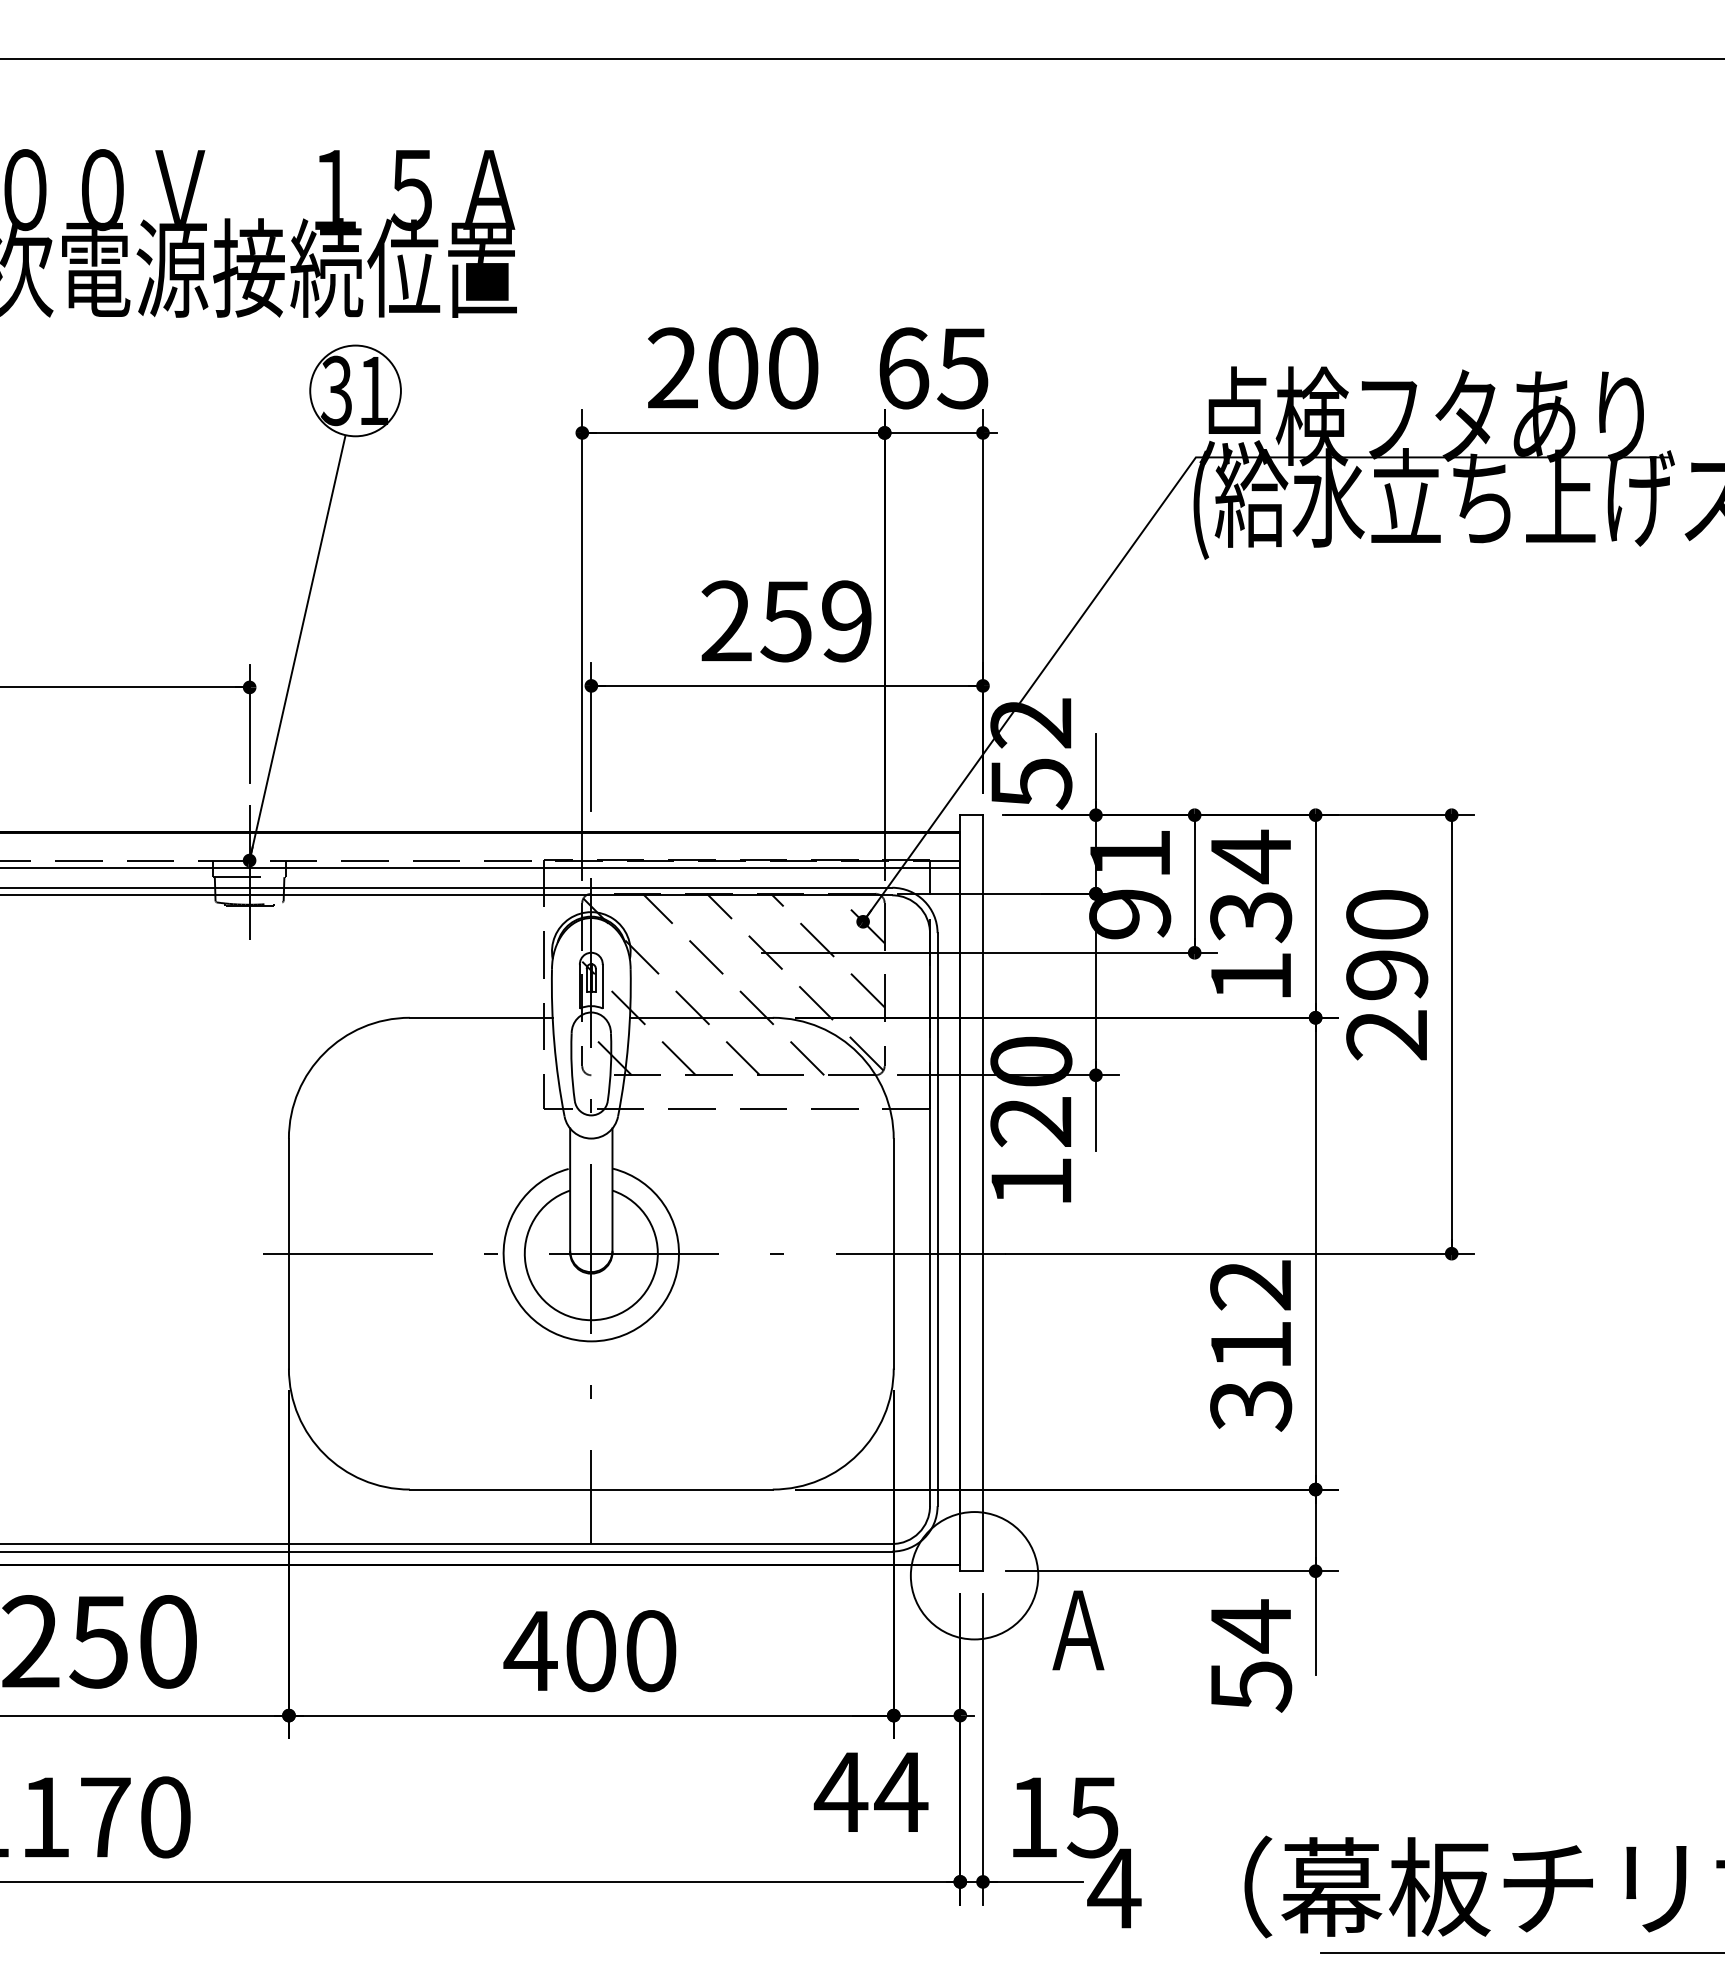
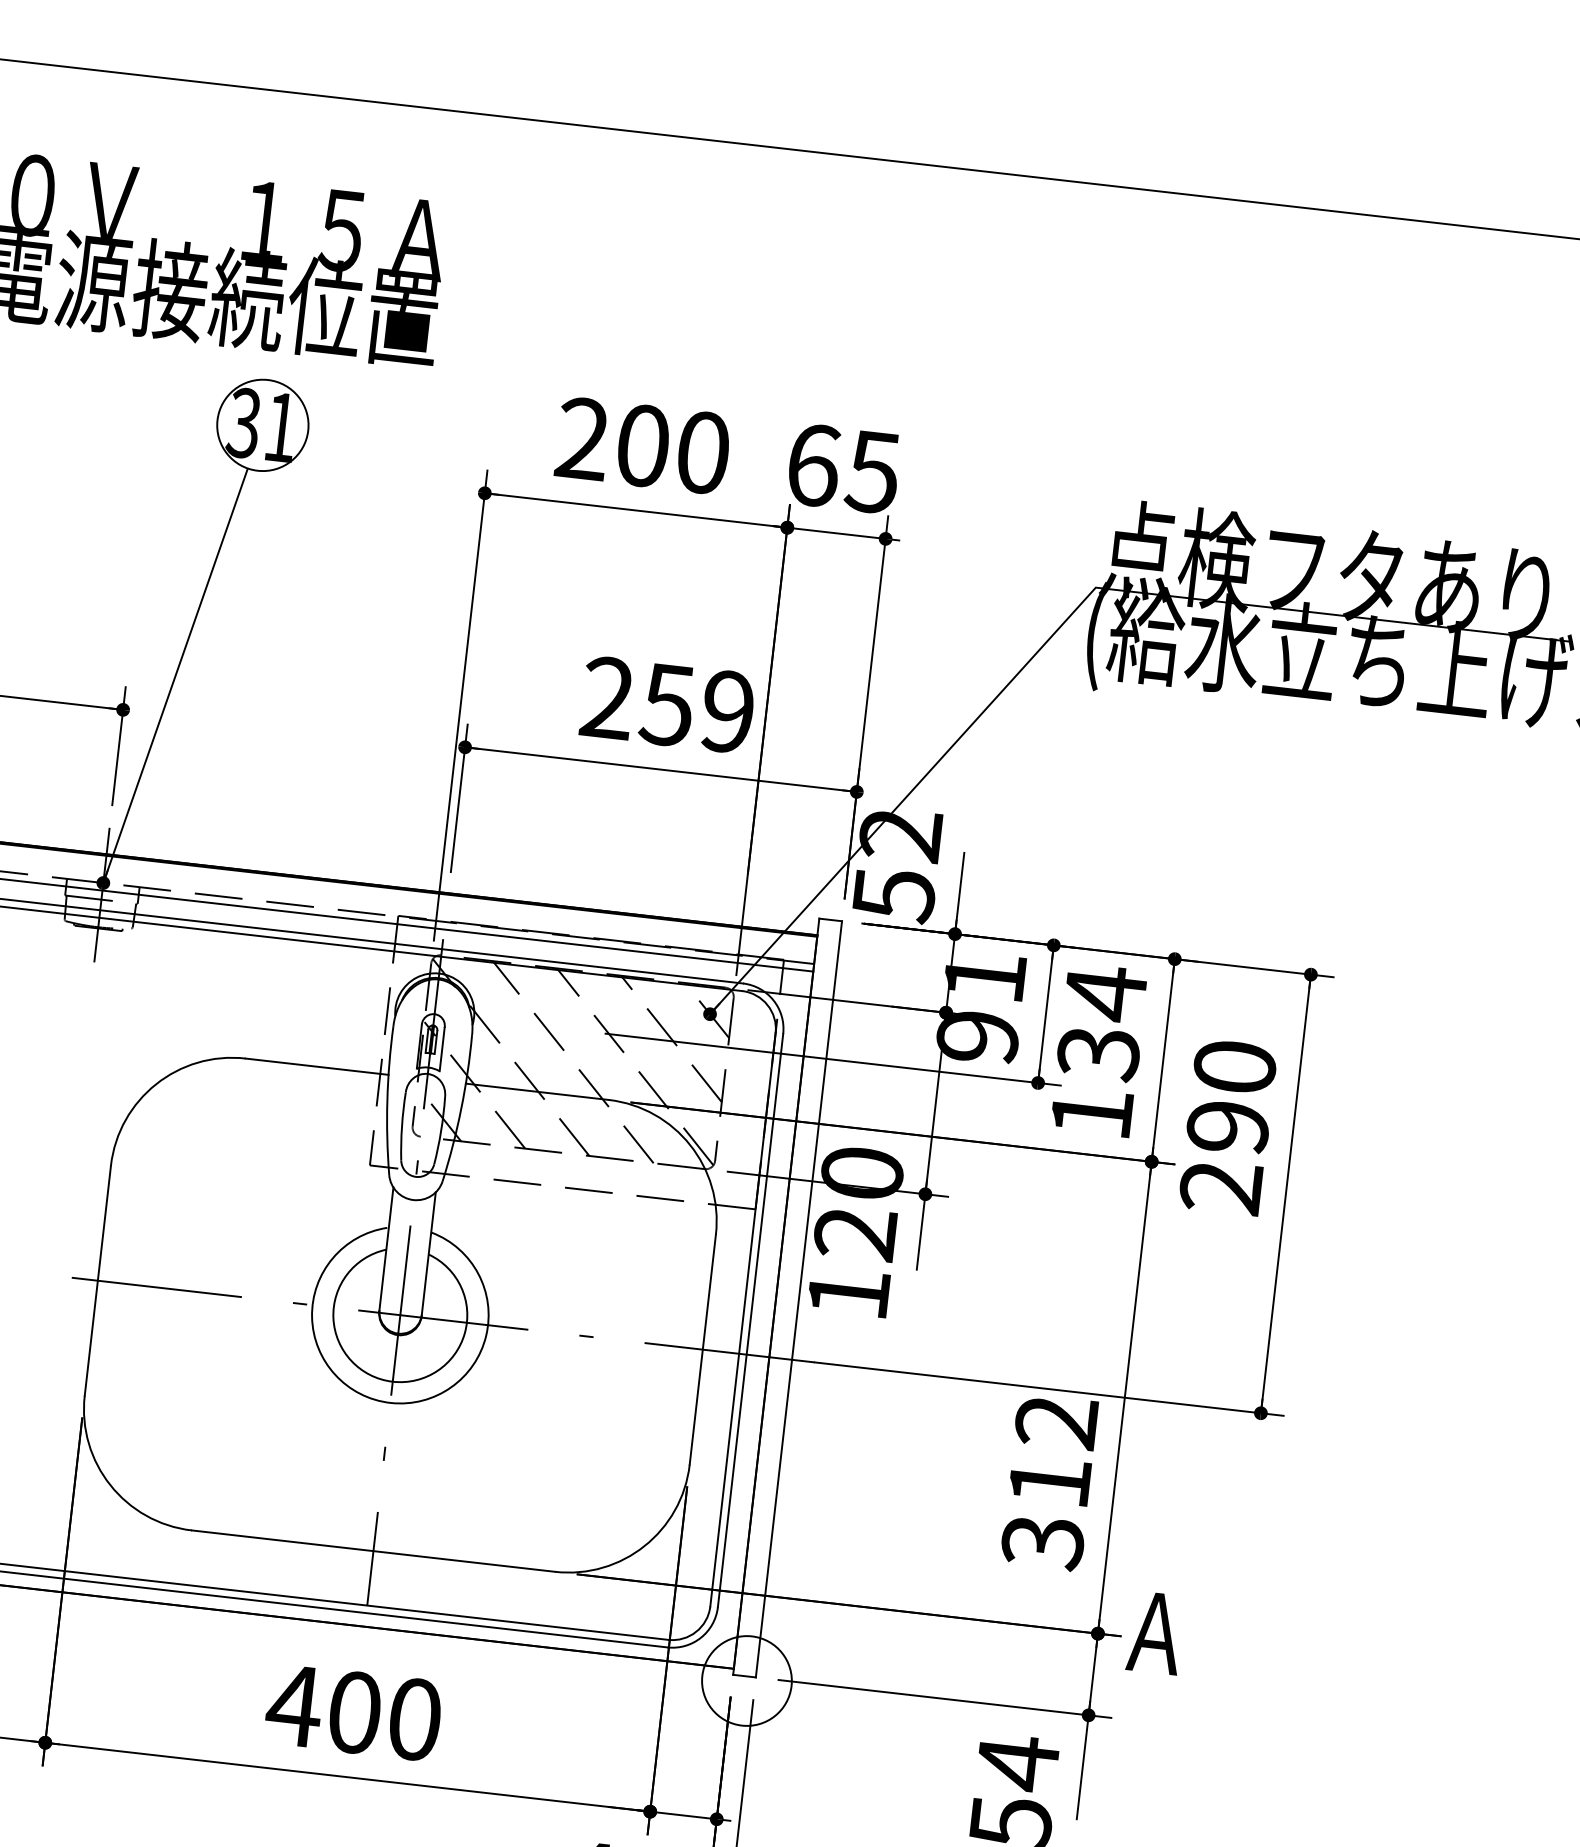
circle: (974, 1575) -> (746, 1680), size x0.7
text: (1078, 1630) -> (1155, 1633), moved

